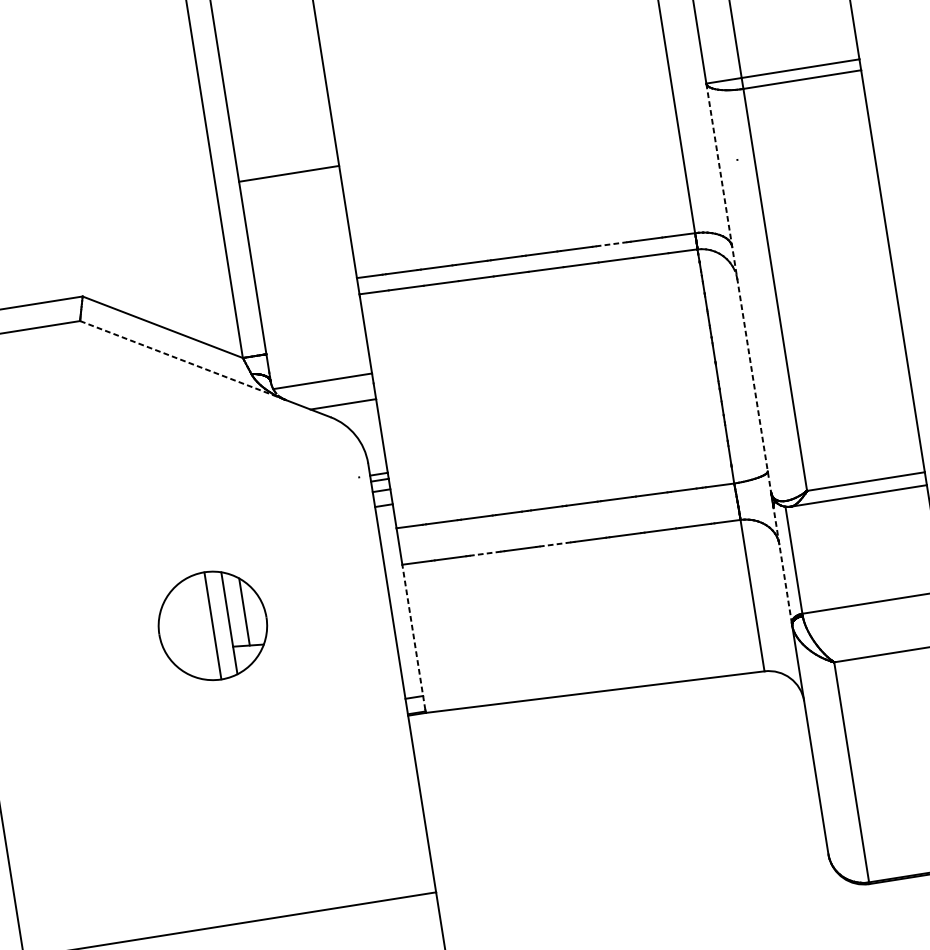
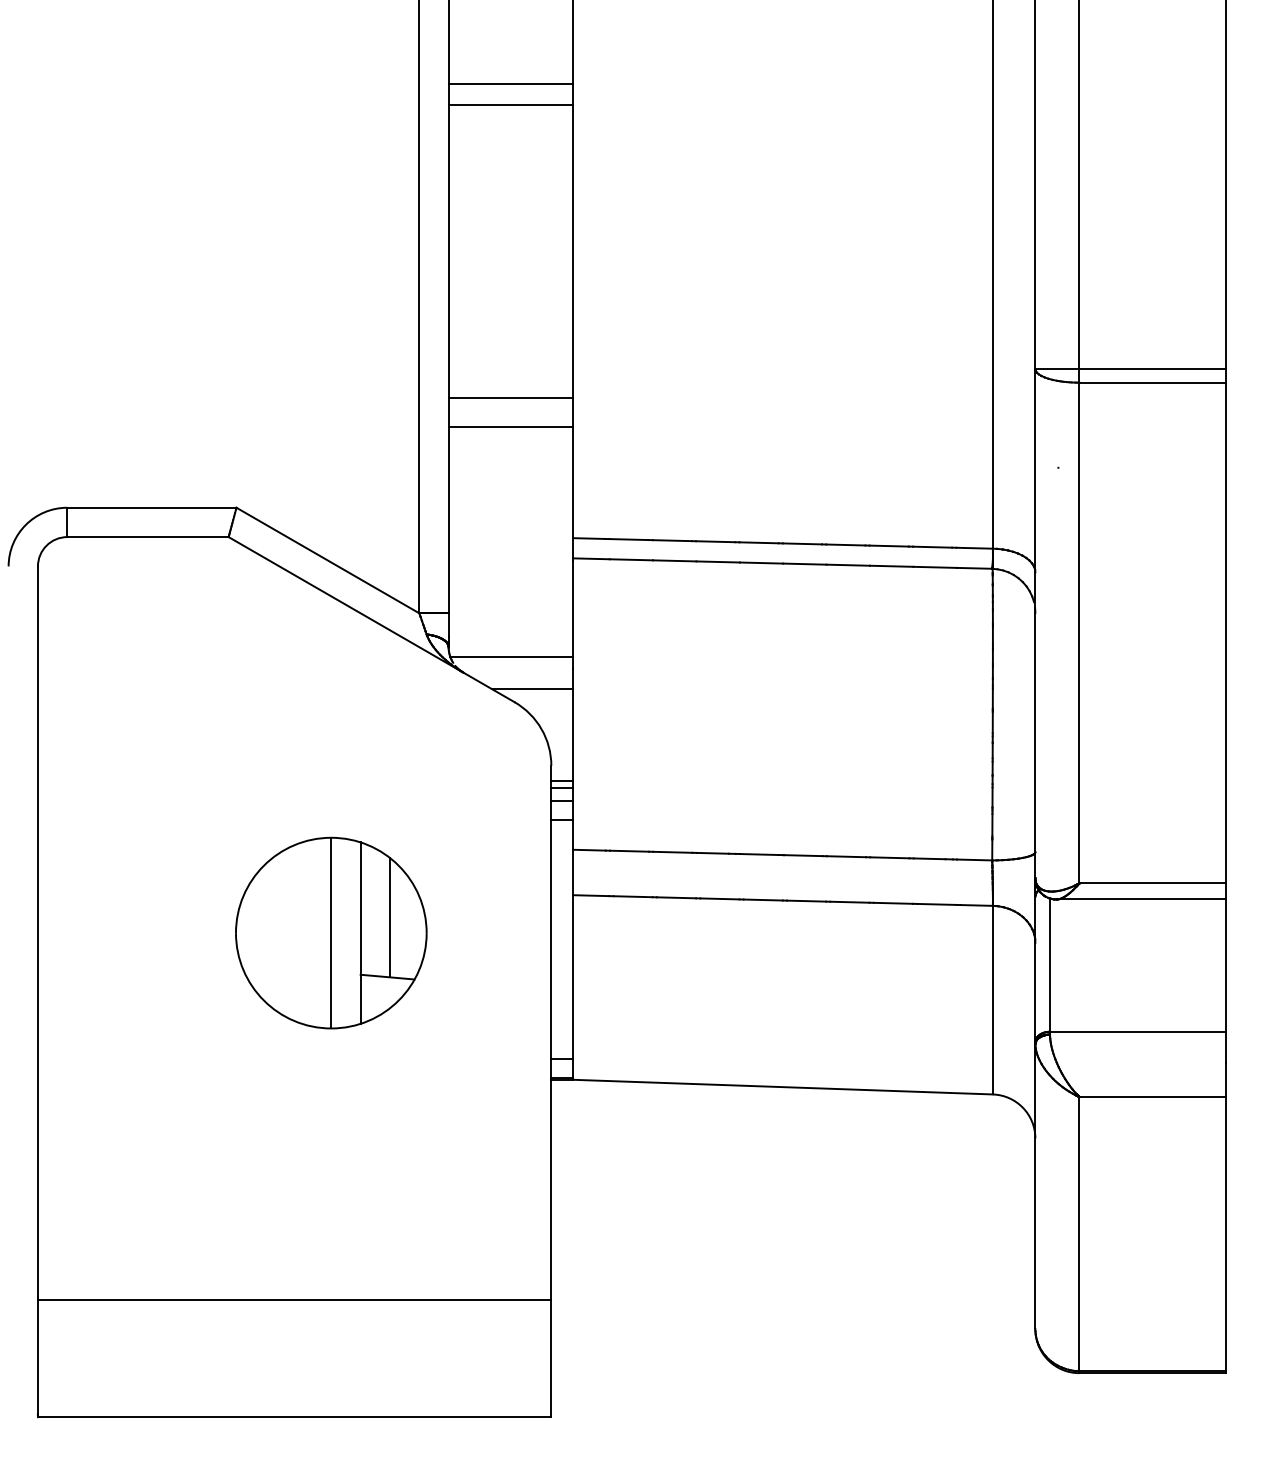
line: (292, 196) -> (510, 426), added
line: (611, 244) -> (889, 546), dashed -> solid
line: (738, 288) -> (1035, 624), dashed -> solid
line: (182, 360) -> (345, 604), dashed -> solid
line: (555, 544) -> (763, 900), dashed -> solid
line: (485, 553) -> (676, 897), dashed -> solid
line: (782, 565) -> (1035, 969), dashed -> solid
part: (212, 625) -> (331, 932), size x1.43
line: (413, 637) -> (573, 985), dashed -> solid

